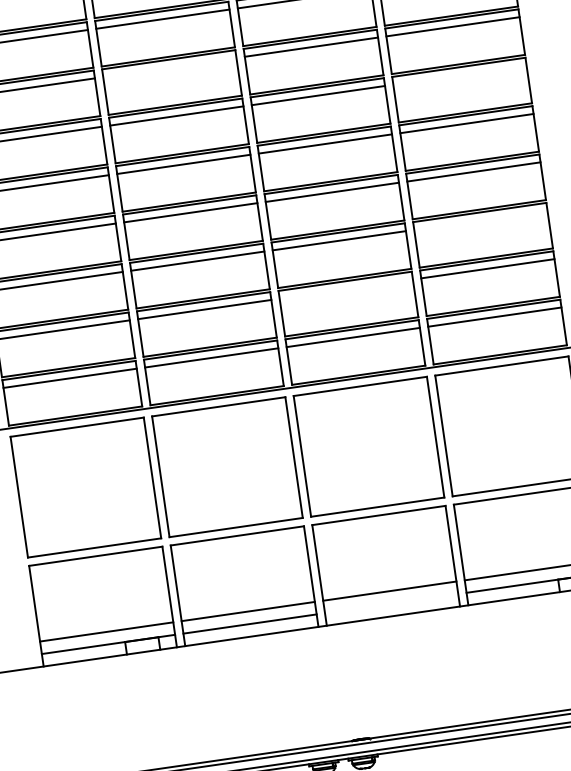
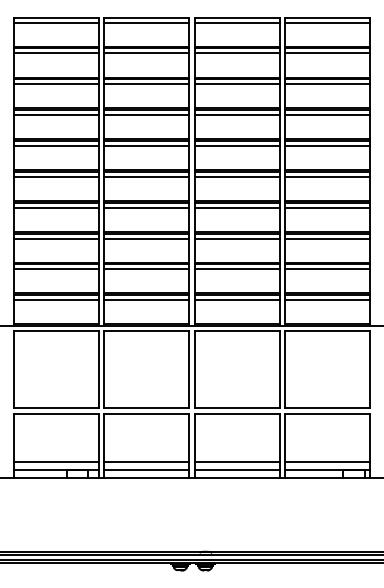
line: (169, 68) -> (146, 115), added
line: (458, 76) -> (326, 146), added
line: (479, 220) -> (326, 238), added
line: (345, 289) -> (236, 269), added
line: (390, 603) -> (236, 469), added

